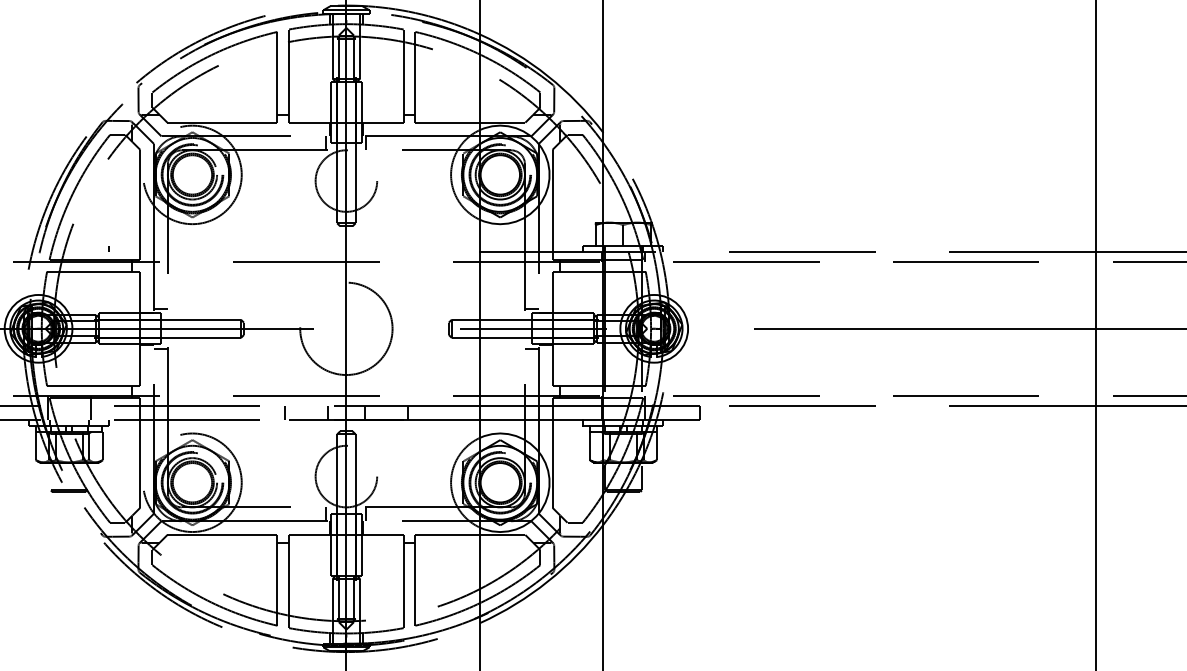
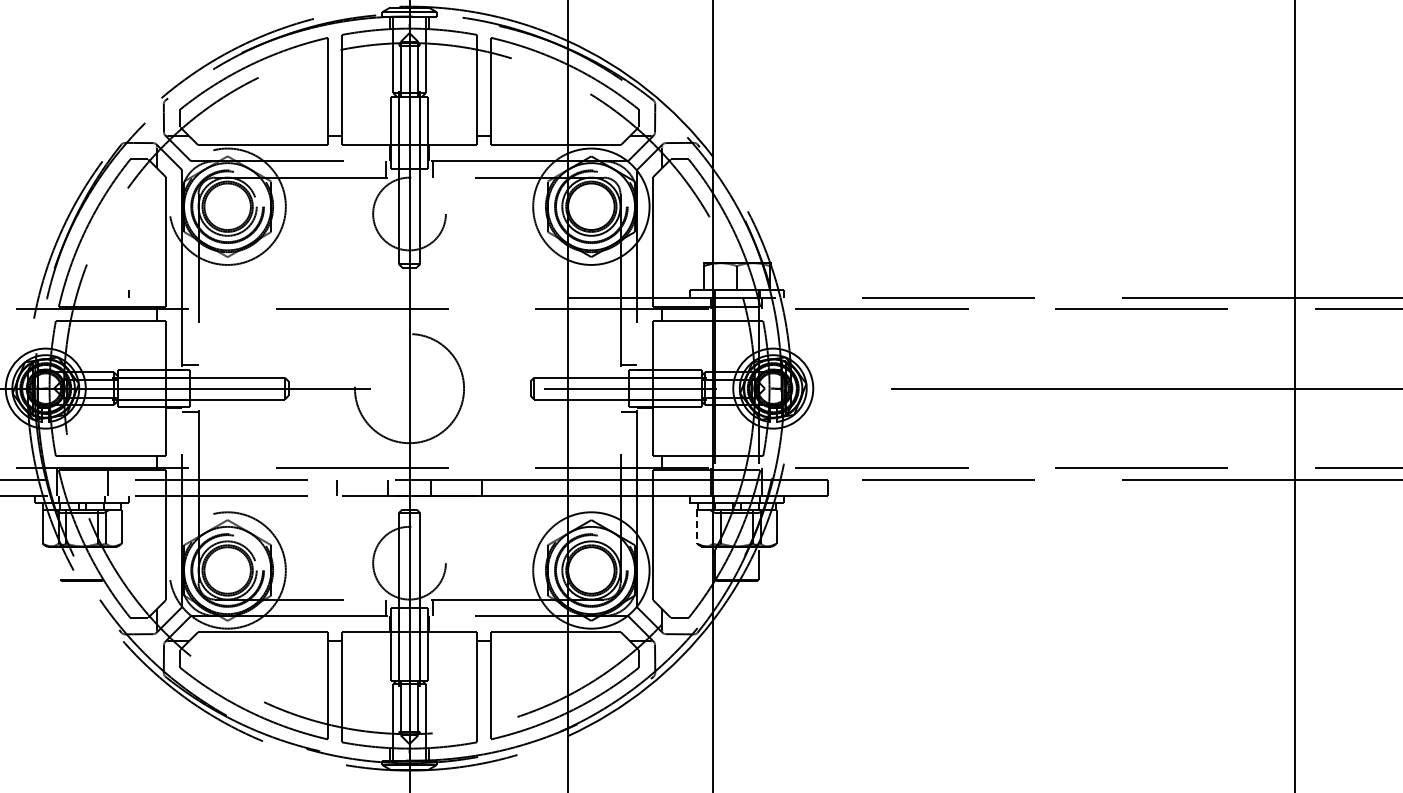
line: (590, 446) -> (697, 527), solid -> dashed

